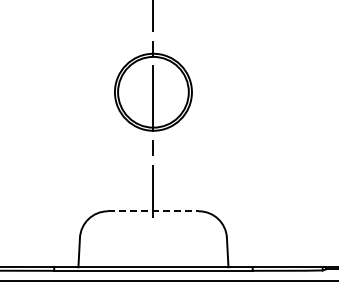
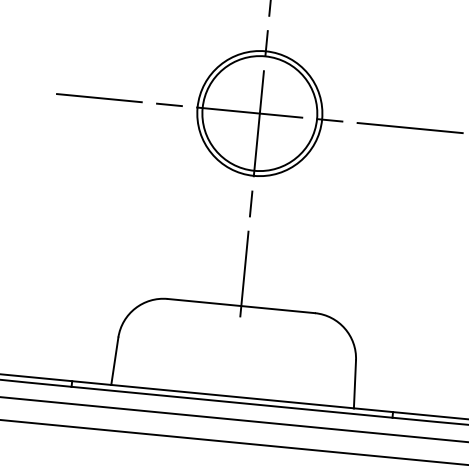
line: (153, 92) -> (259, 113), added
line: (153, 211) -> (241, 306), dashed -> solid

